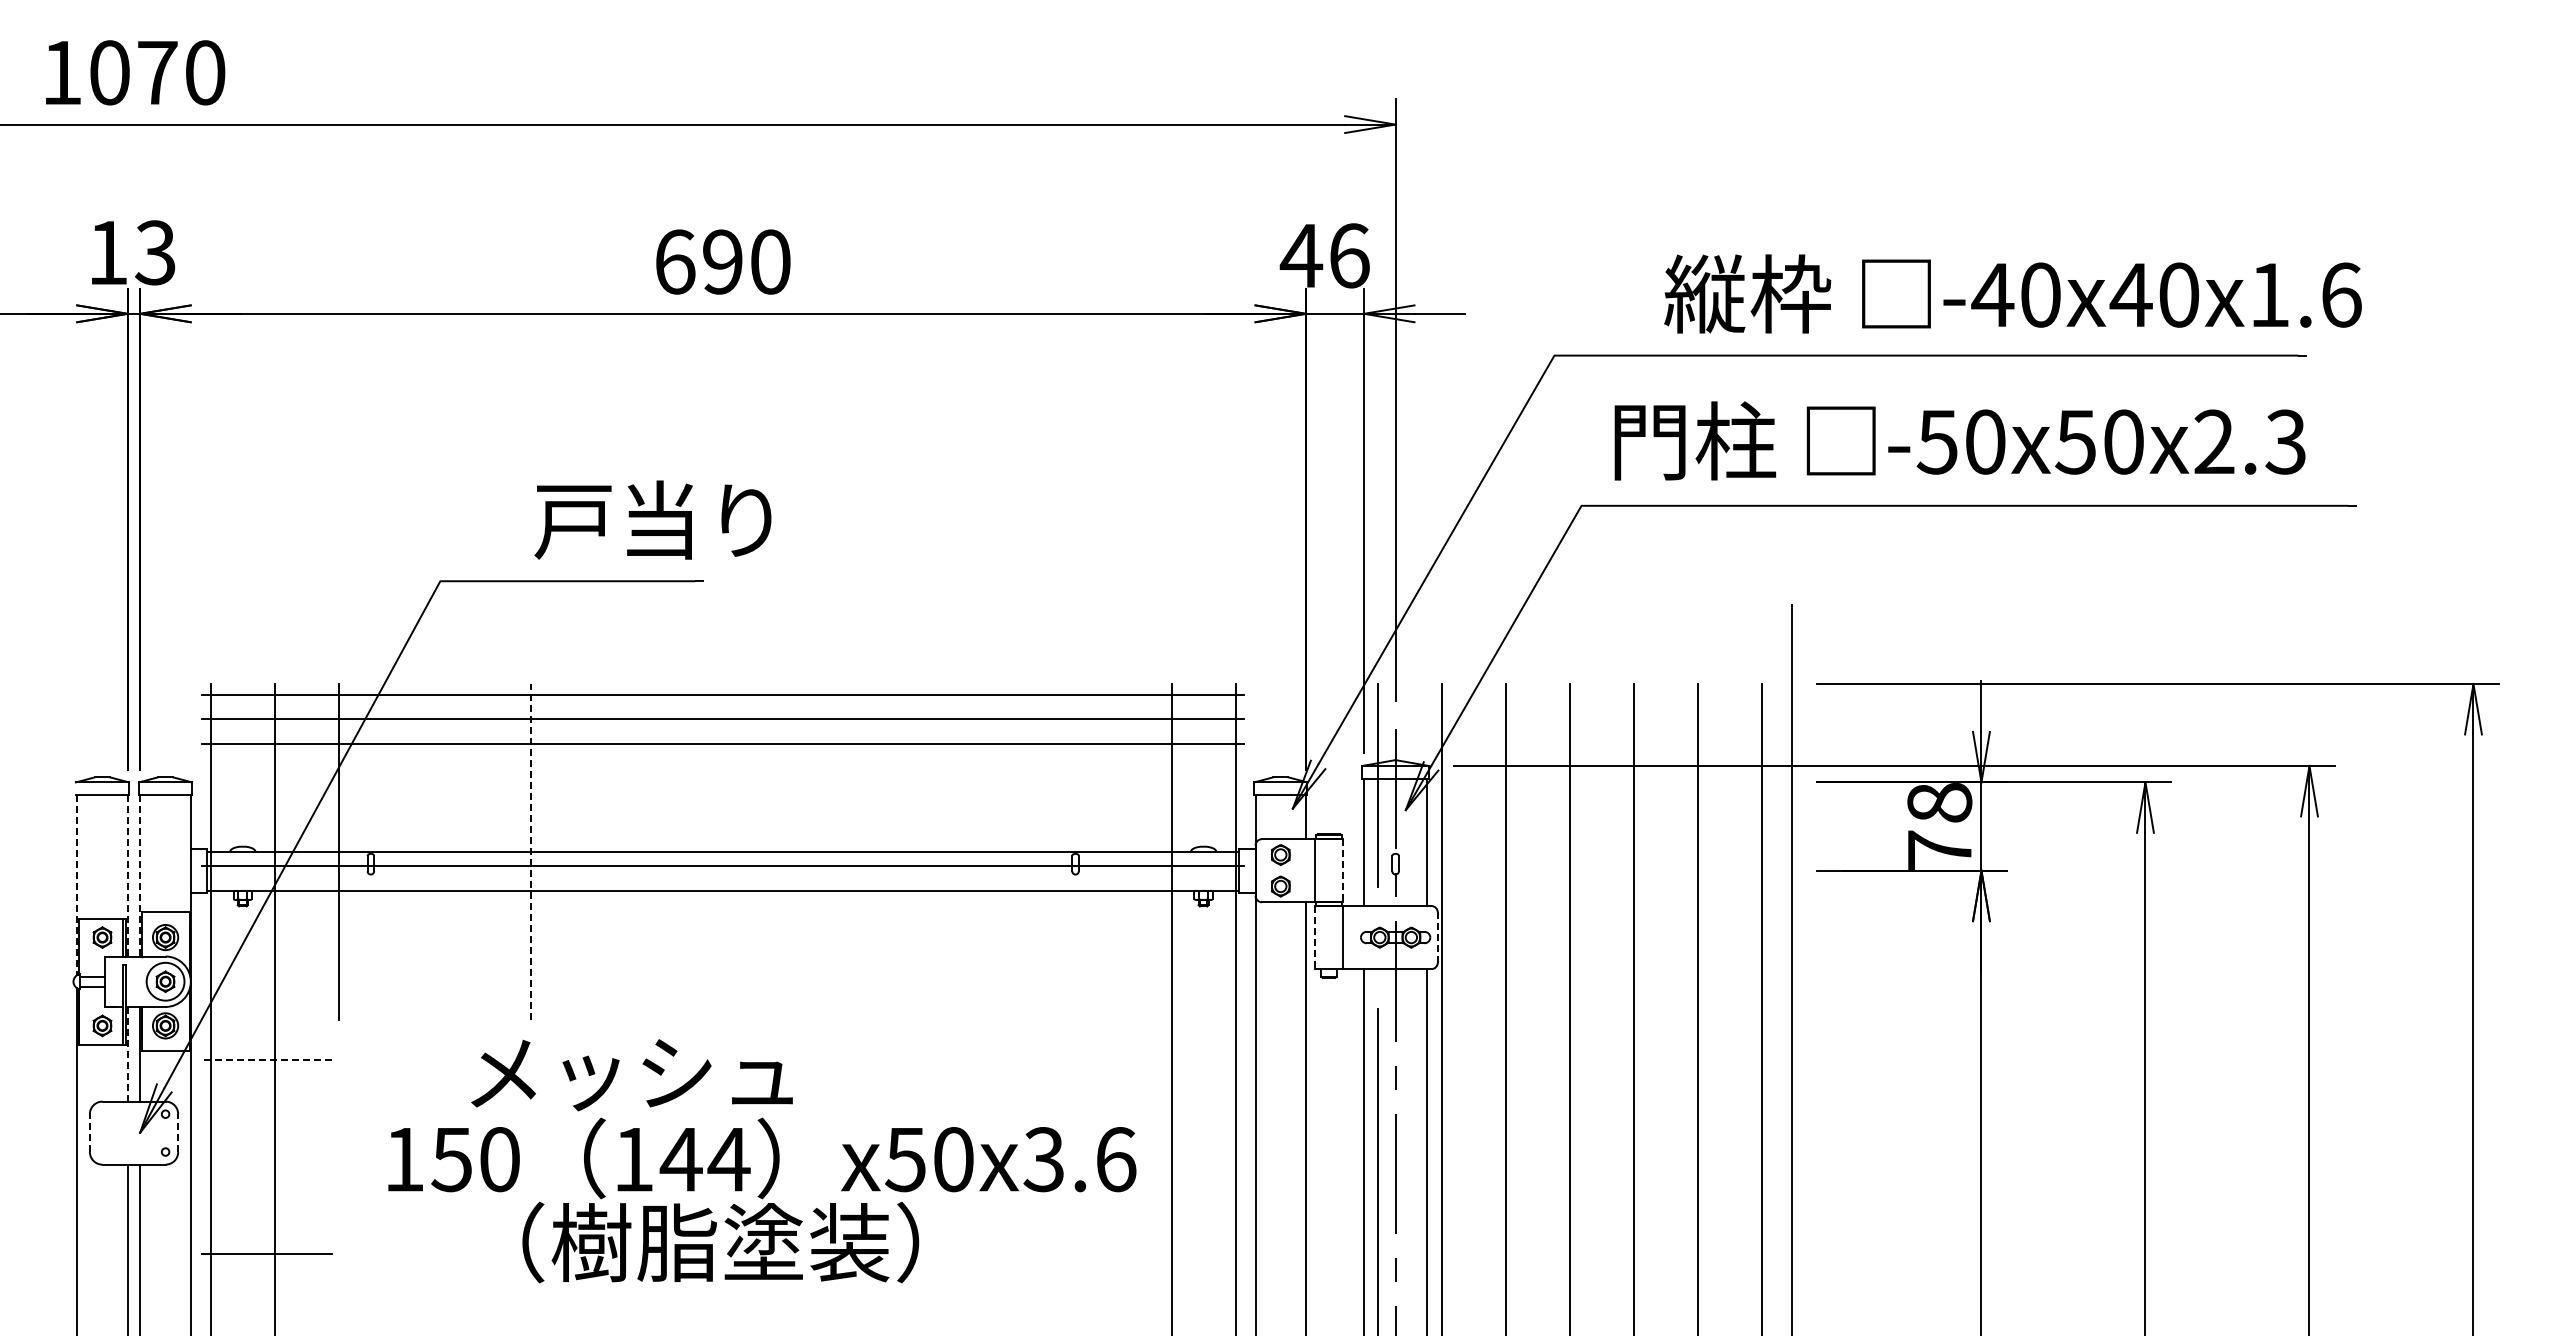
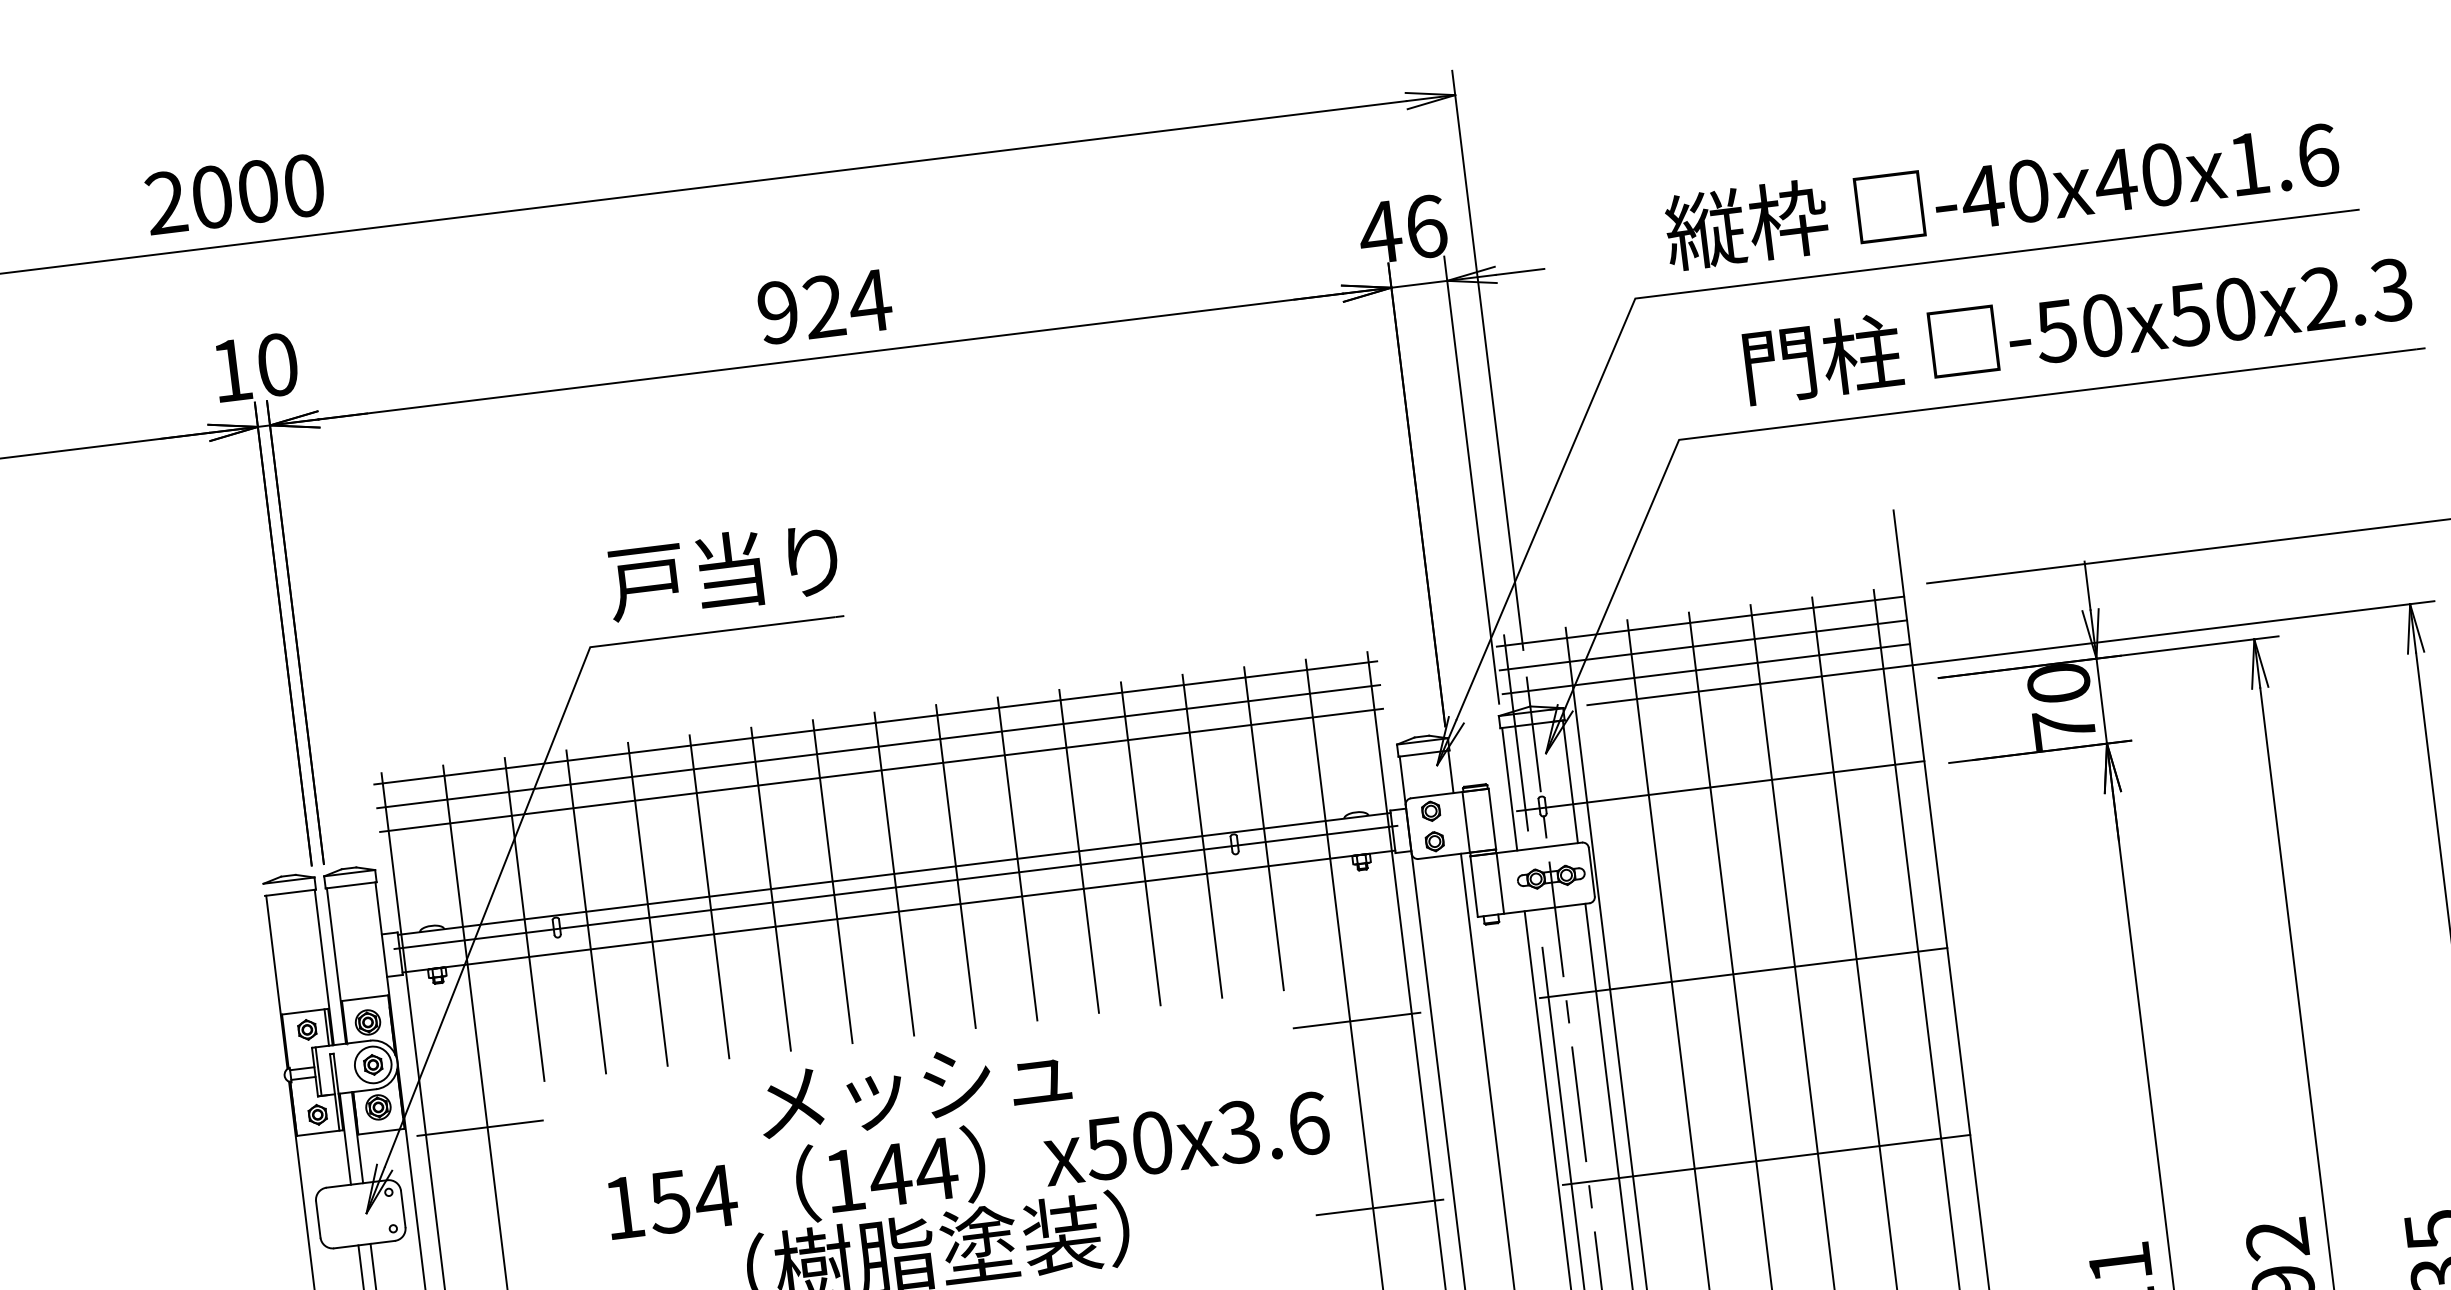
text: (109, 72) -> (211, 196), 1070 -> 2000
text: (155, 252) -> (277, 364), 13 -> 10
text: (723, 261) -> (824, 306), 690 -> 924
text: (2012, 293) -> (2001, 192), moved
text: (1959, 440) -> (2077, 327), moved
text: (652, 519) -> (722, 570), moved
line: (1580, 694) -> (1700, 621), added
line: (1580, 719) -> (1703, 645), added
line: (1580, 744) -> (1706, 669), added
text: (1939, 802) -> (2058, 682), 78 -> 70
line: (402, 851) -> (585, 911), added
line: (467, 851) -> (648, 904), added
line: (531, 851) -> (709, 896), dashed -> solid
line: (595, 851) -> (771, 888), added
line: (659, 851) -> (832, 881), added
line: (723, 851) -> (894, 873), added
line: (787, 851) -> (956, 866), added
line: (851, 851) -> (1017, 858), added
line: (915, 851) -> (1079, 851), added
line: (979, 851) -> (1140, 843), added
line: (1043, 851) -> (1202, 835), added
line: (1107, 851) -> (1263, 828), added
line: (1580, 865) -> (1720, 786), added
line: (1342, 870) -> (1492, 818), dashed -> solid
line: (127, 875) -> (324, 967), dashed -> solid
line: (140, 875) -> (336, 965), dashed -> solid
line: (77, 885) -> (277, 982), dashed -> solid
line: (1315, 937) -> (1474, 886), dashed -> solid
line: (1437, 938) -> (1591, 873), dashed -> solid
line: (108, 981) -> (318, 1071), added
line: (127, 1054) -> (345, 1139), dashed -> solid
line: (266, 1059) -> (479, 1127), dashed -> solid
line: (1178, 1059) -> (1356, 1020), added
line: (1580, 1059) -> (1743, 972), added
text: (631, 1075) -> (914, 1090), moved
line: (89, 1133) -> (317, 1219), dashed -> solid
line: (178, 1133) -> (403, 1209), dashed -> solid
text: (499, 1159) -> (715, 1196), 150 -> 154
line: (1178, 1254) -> (1379, 1207), added
line: (1580, 1254) -> (1766, 1160), added

